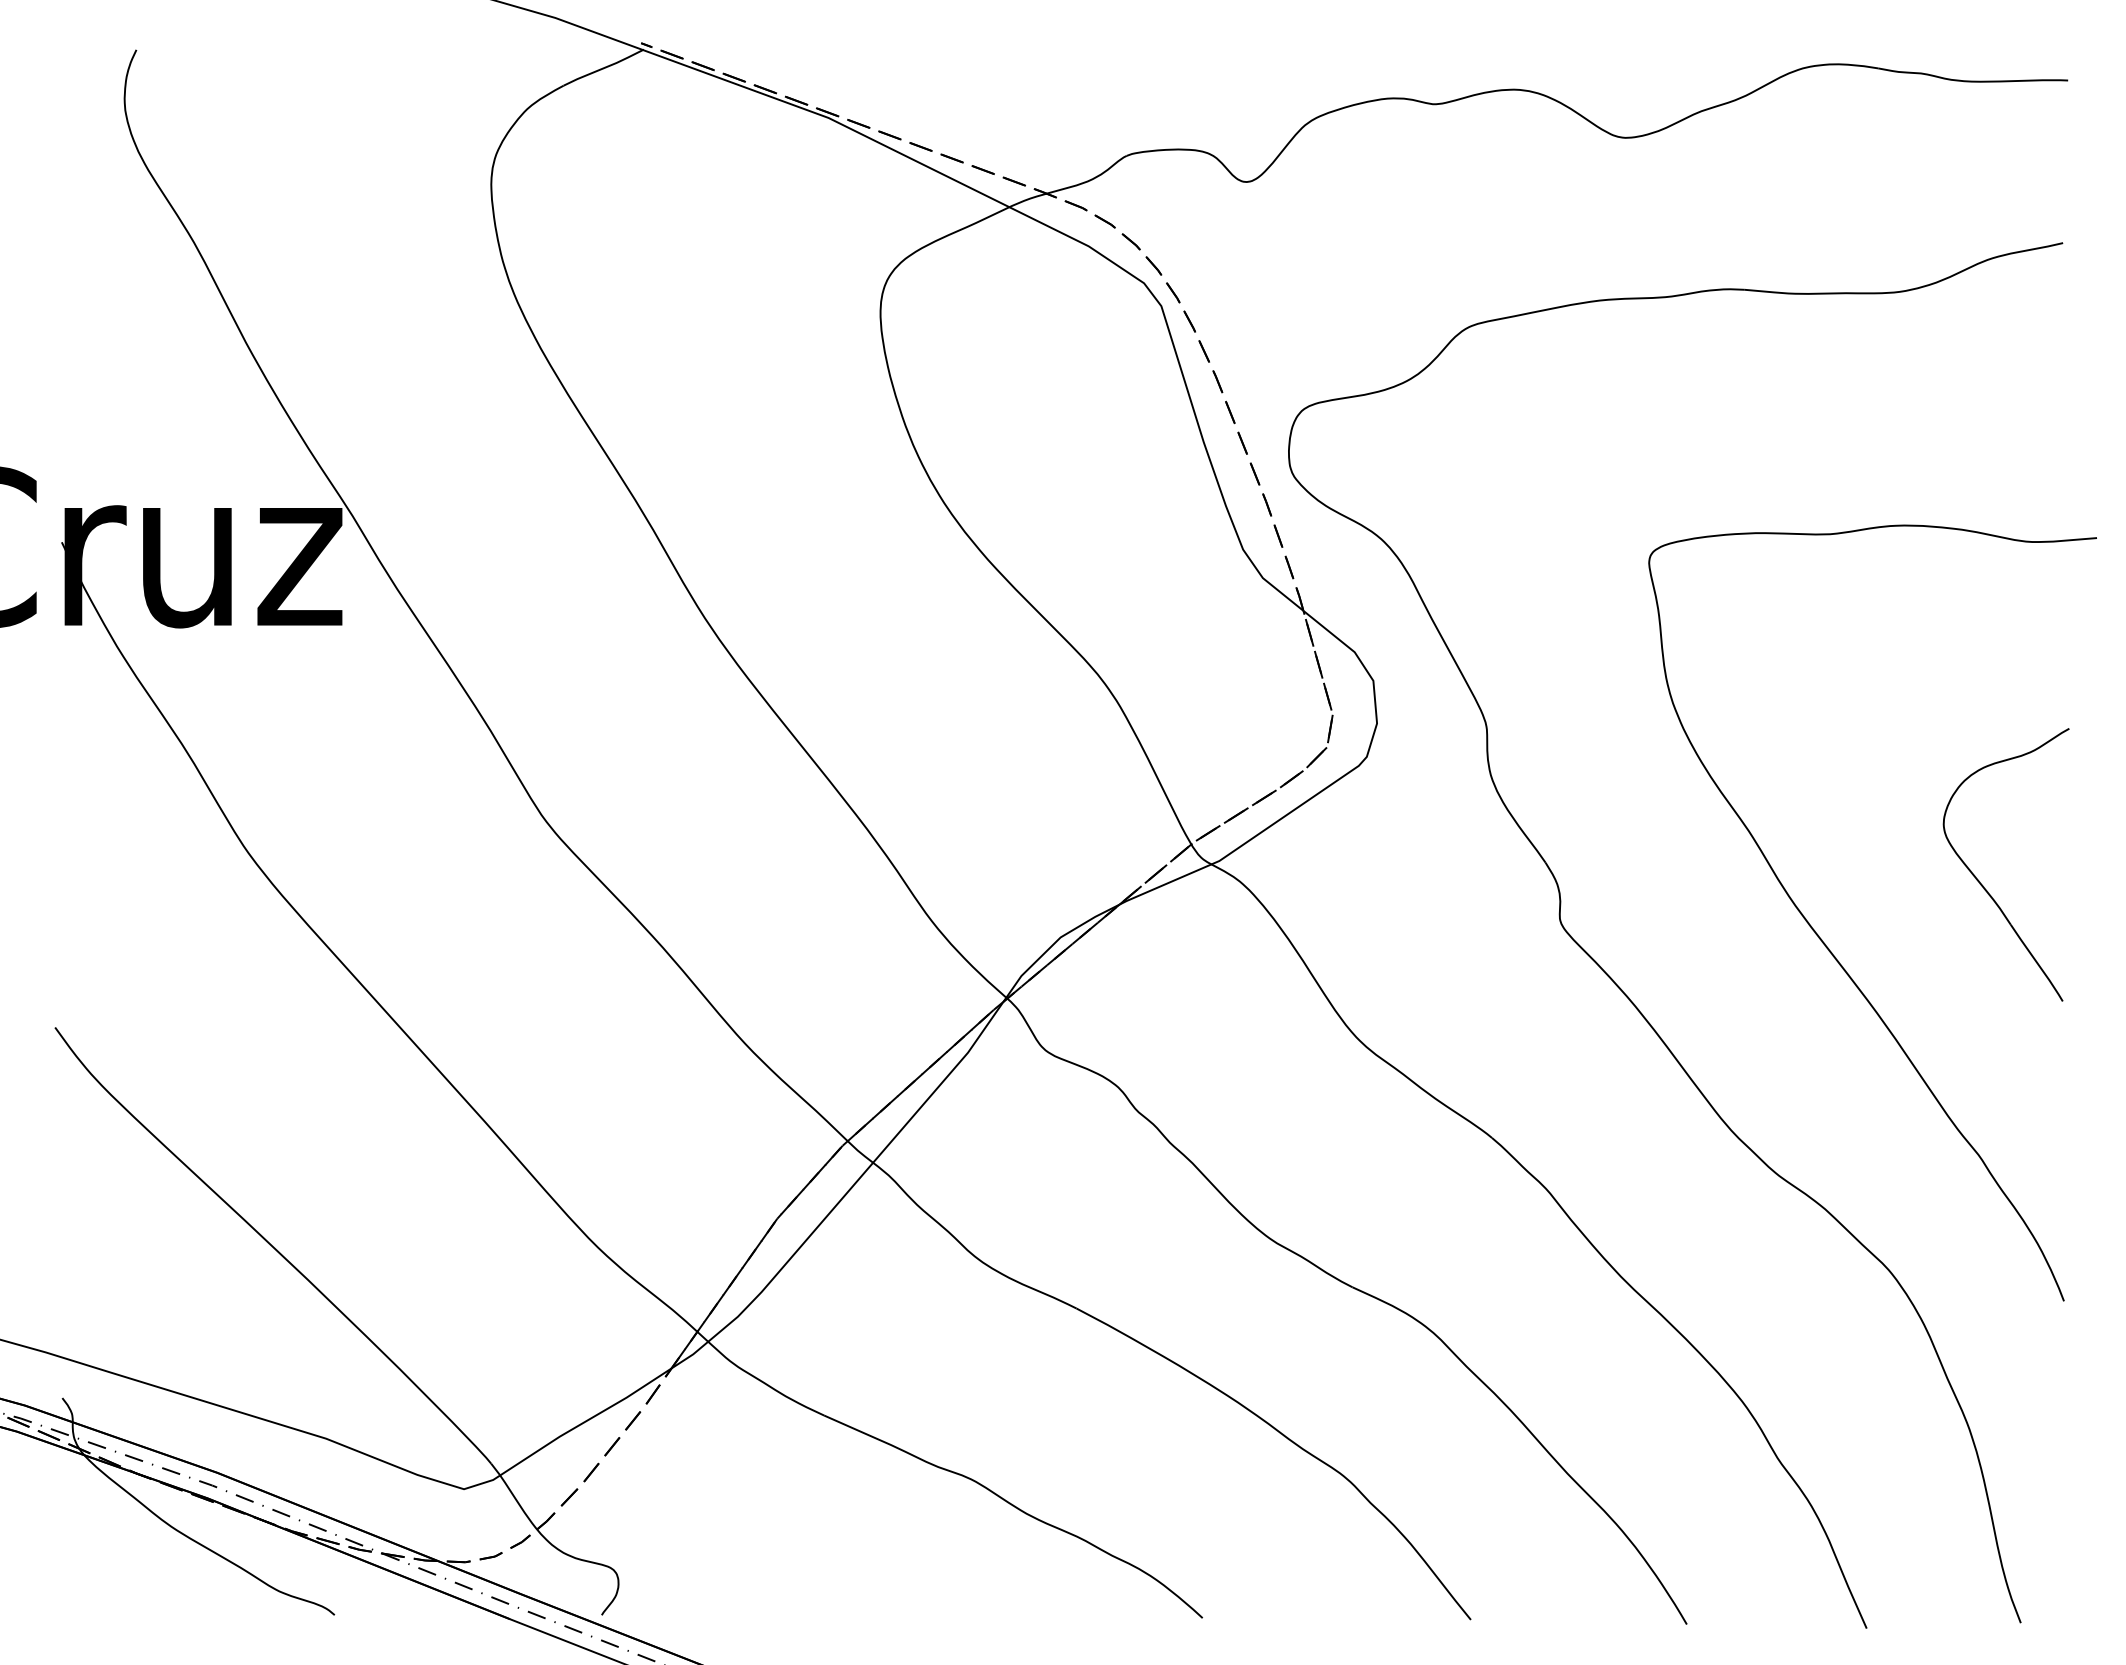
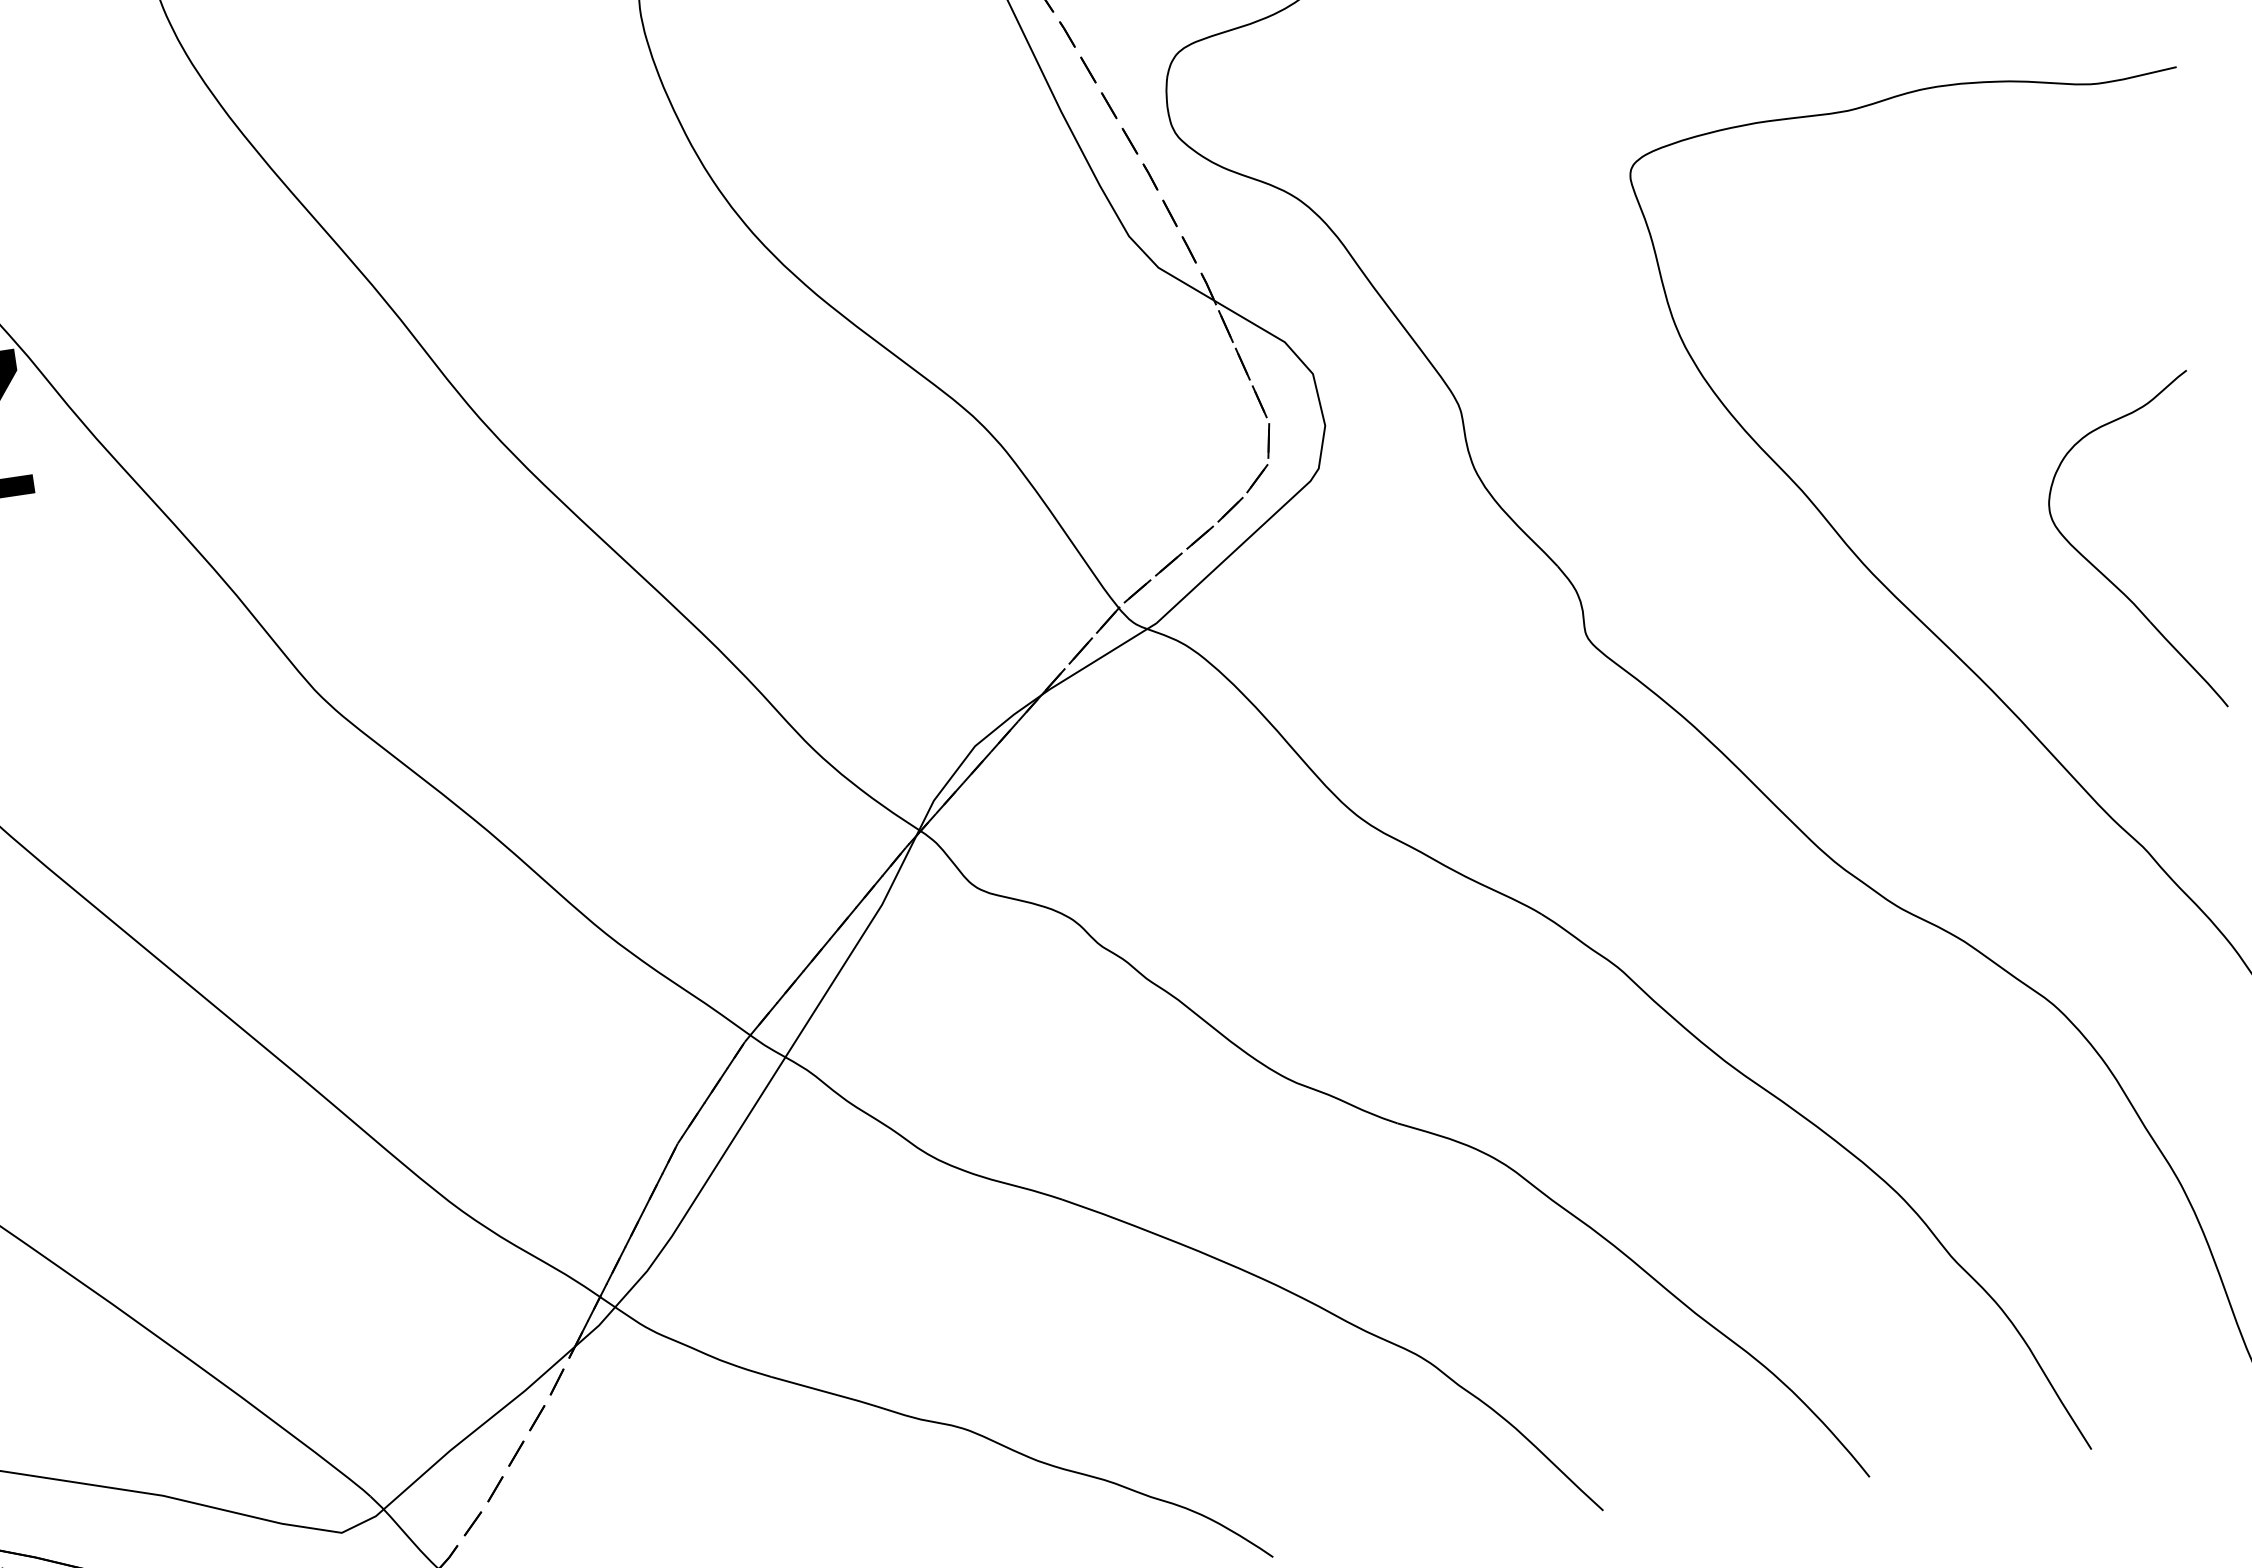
part: (1983, 885) -> (2109, 578), moved

